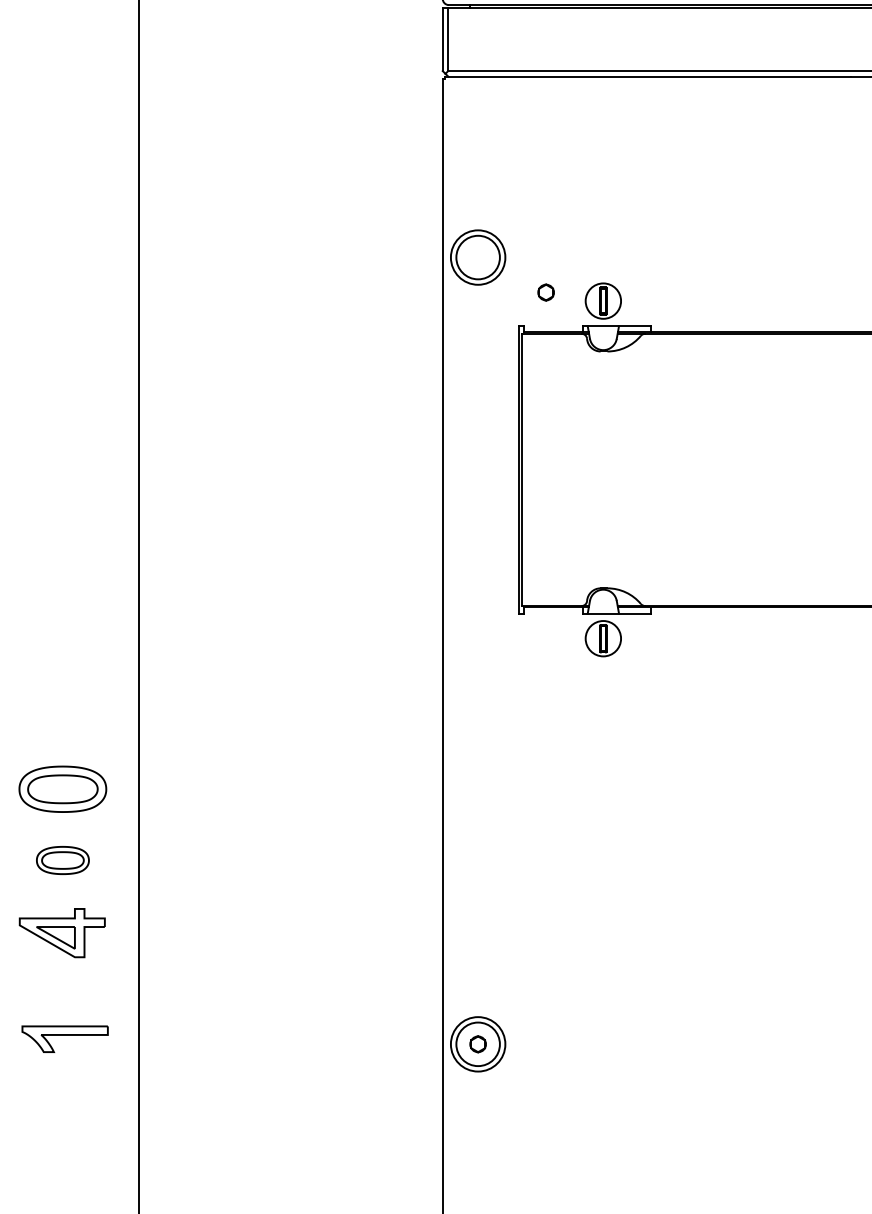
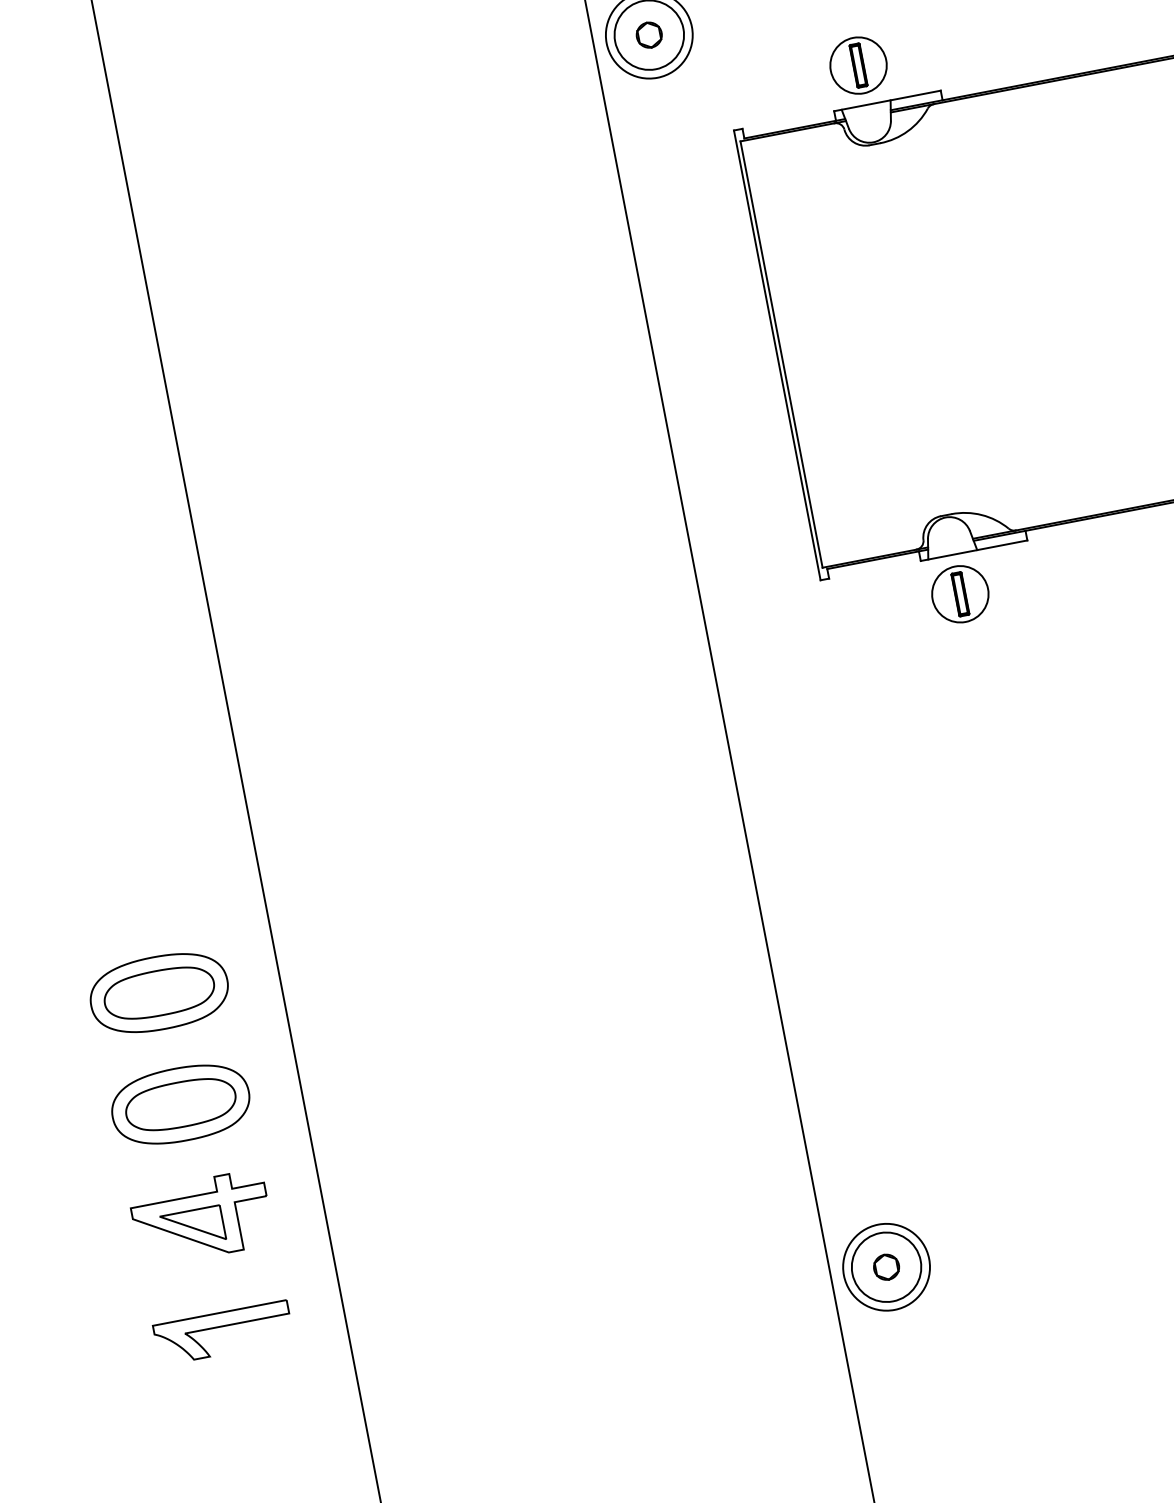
part: (545, 292) -> (648, 35), moved
part: (62, 860) -> (180, 1104), size x1.67
part: (64, 1038) -> (222, 1332), moved

